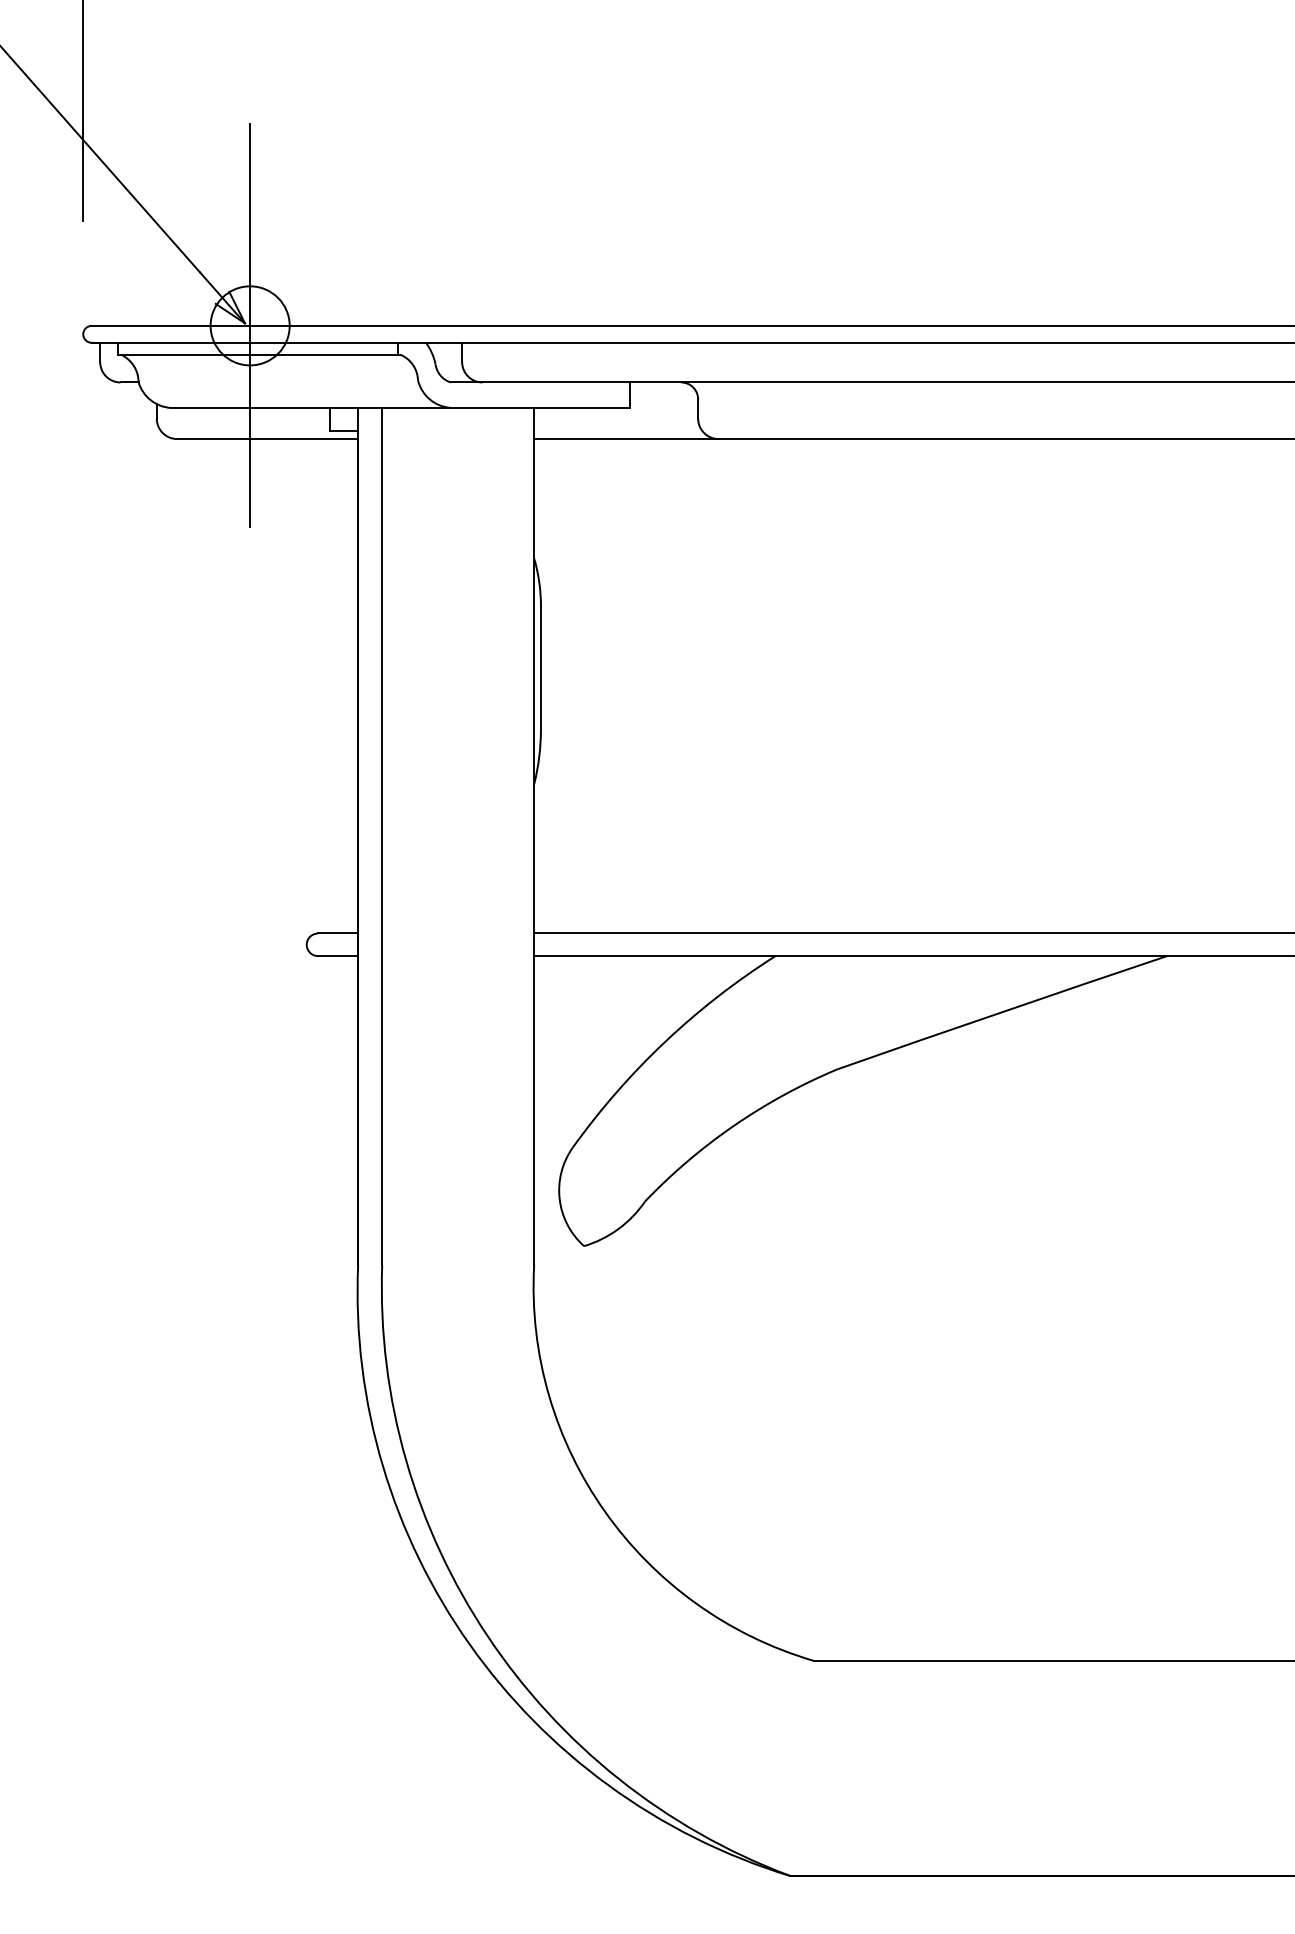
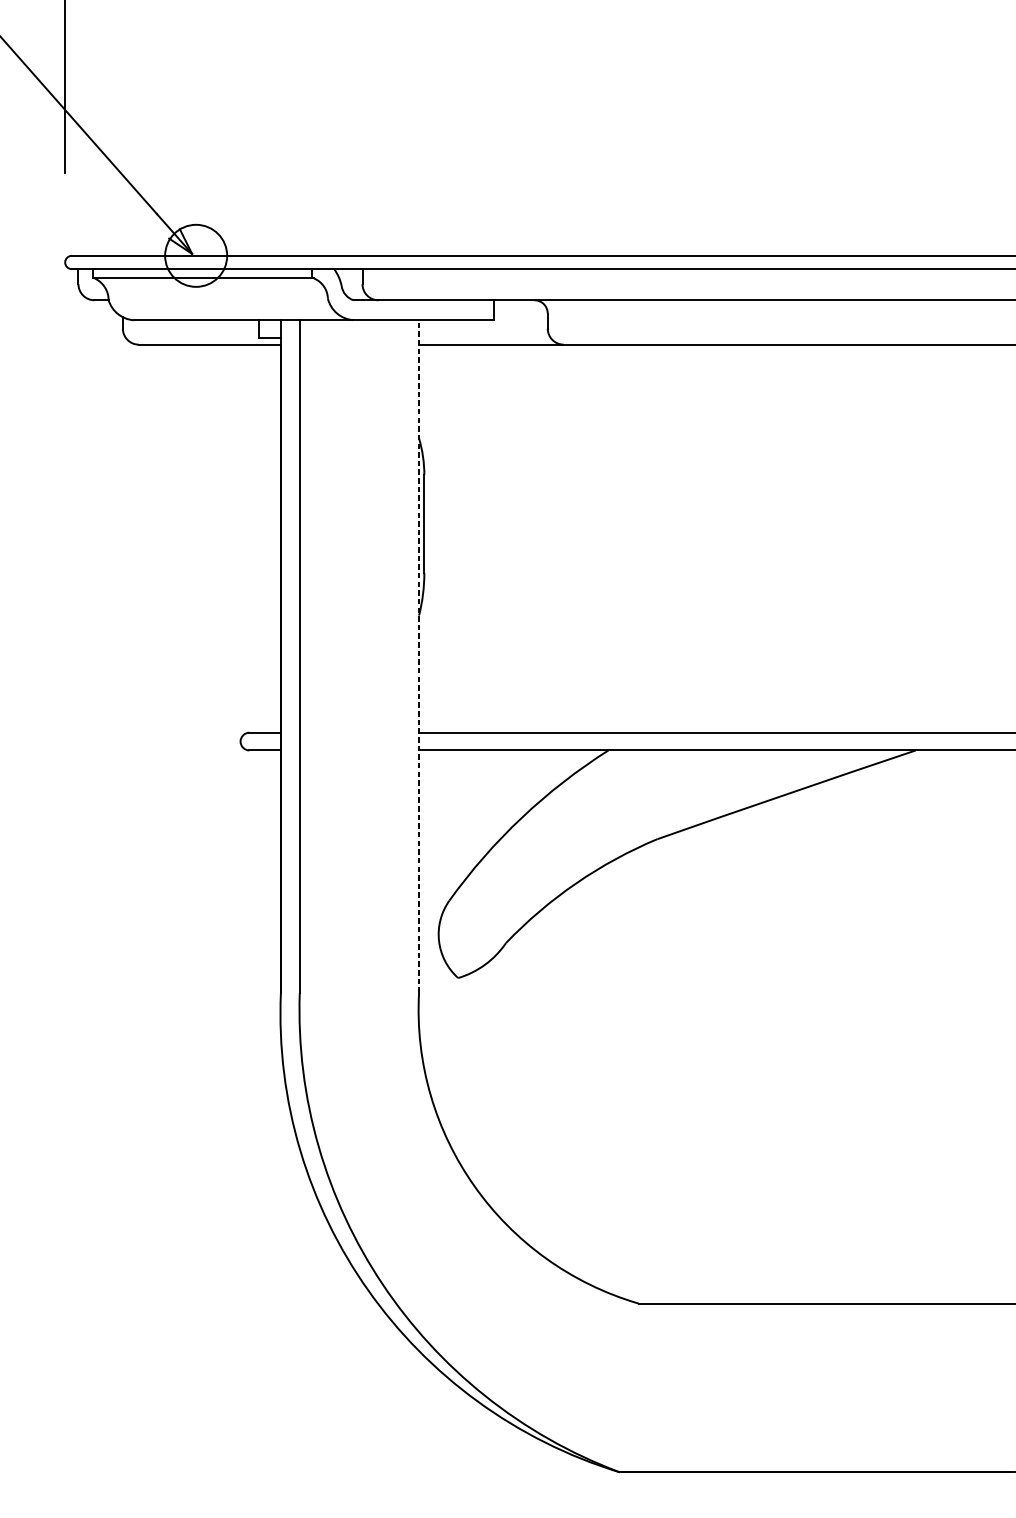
line: (250, 325) -> (196, 255), removed
line: (534, 836) -> (419, 656), solid -> dashed

